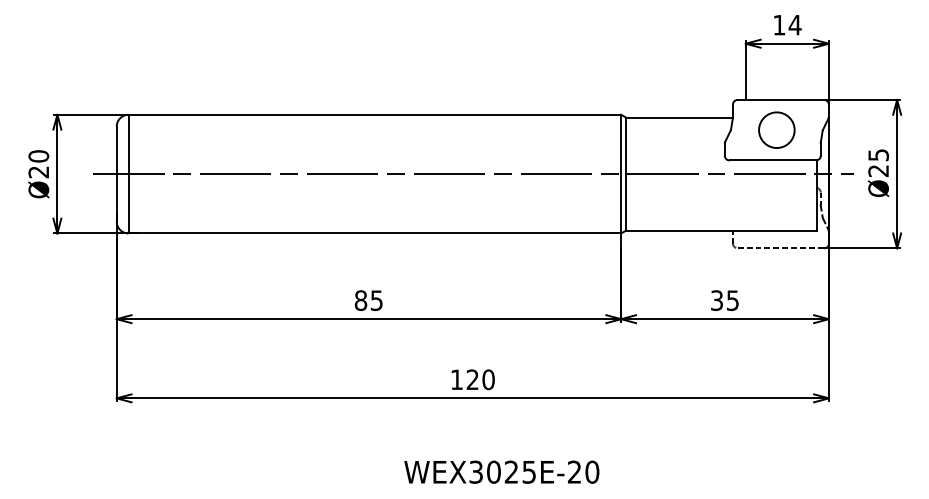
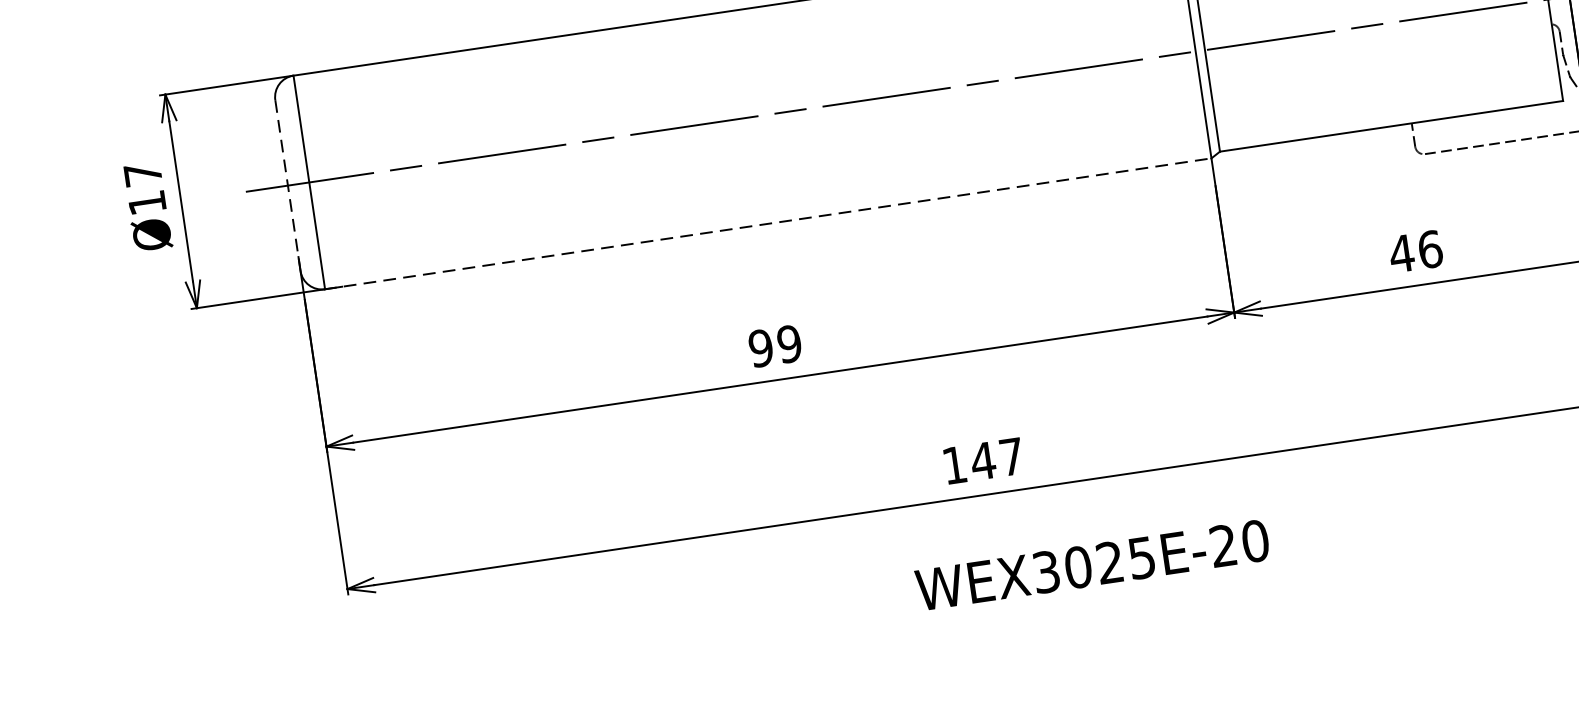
text: (38, 164) -> (144, 189), Ø20 -> Ø17
line: (116, 174) -> (287, 186), solid -> dashed
line: (374, 233) -> (767, 223), solid -> dashed
text: (368, 300) -> (774, 346), 85 -> 99
text: (724, 300) -> (1415, 251), 35 -> 46
text: (480, 379) -> (997, 458), 120 -> 147
text: (501, 471) -> (1091, 564), moved

